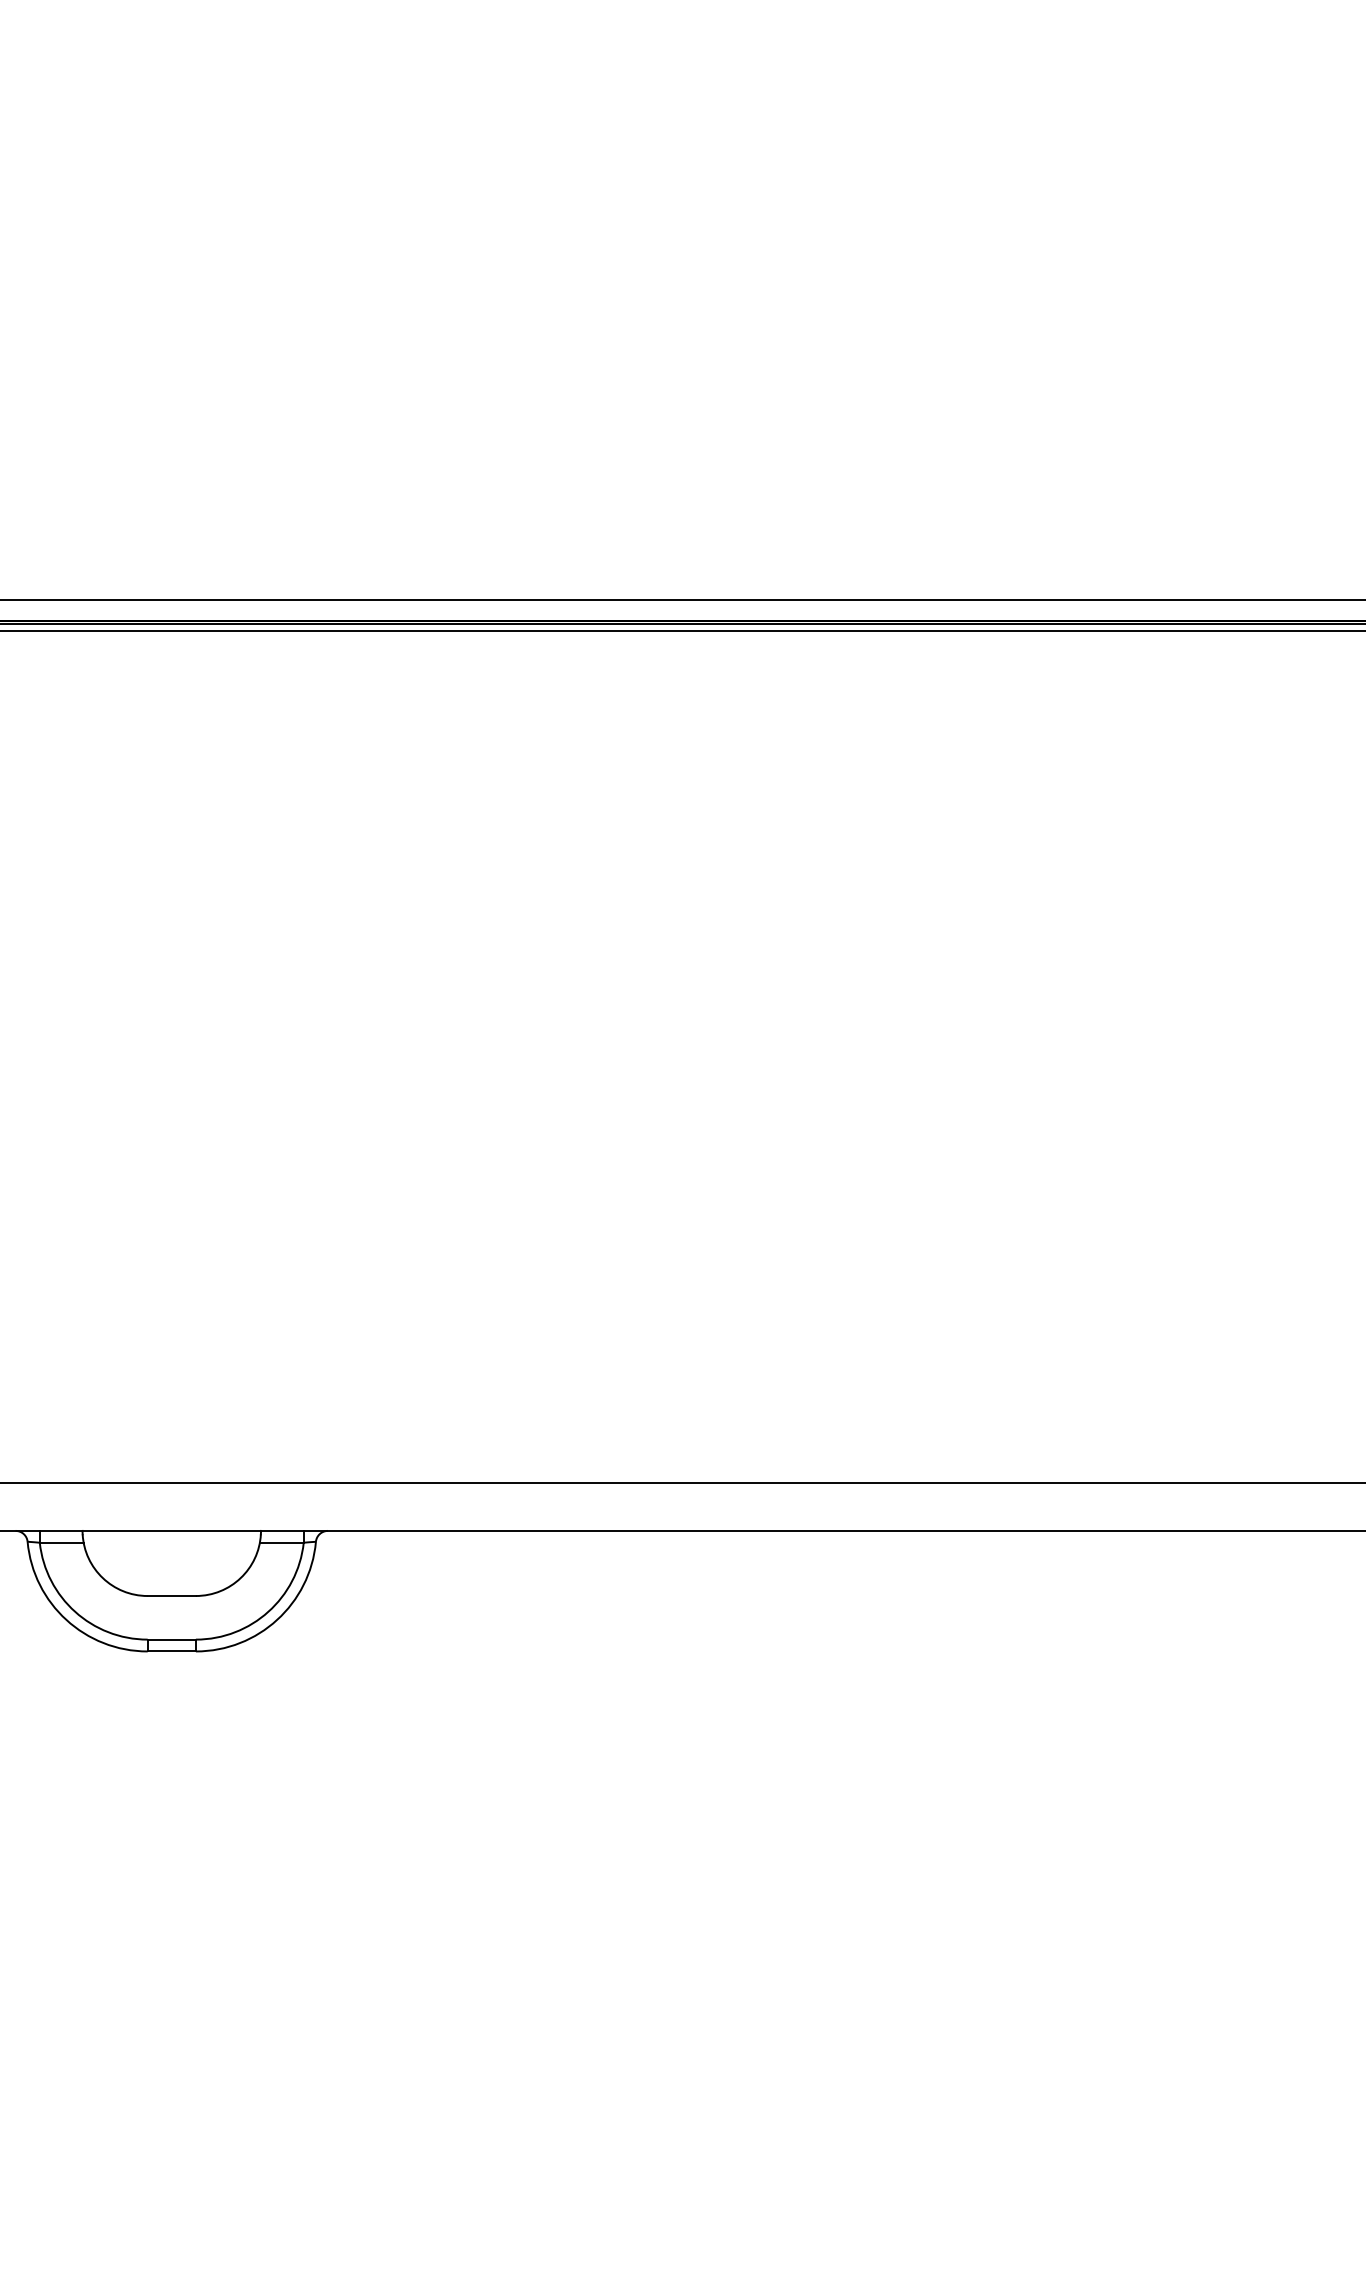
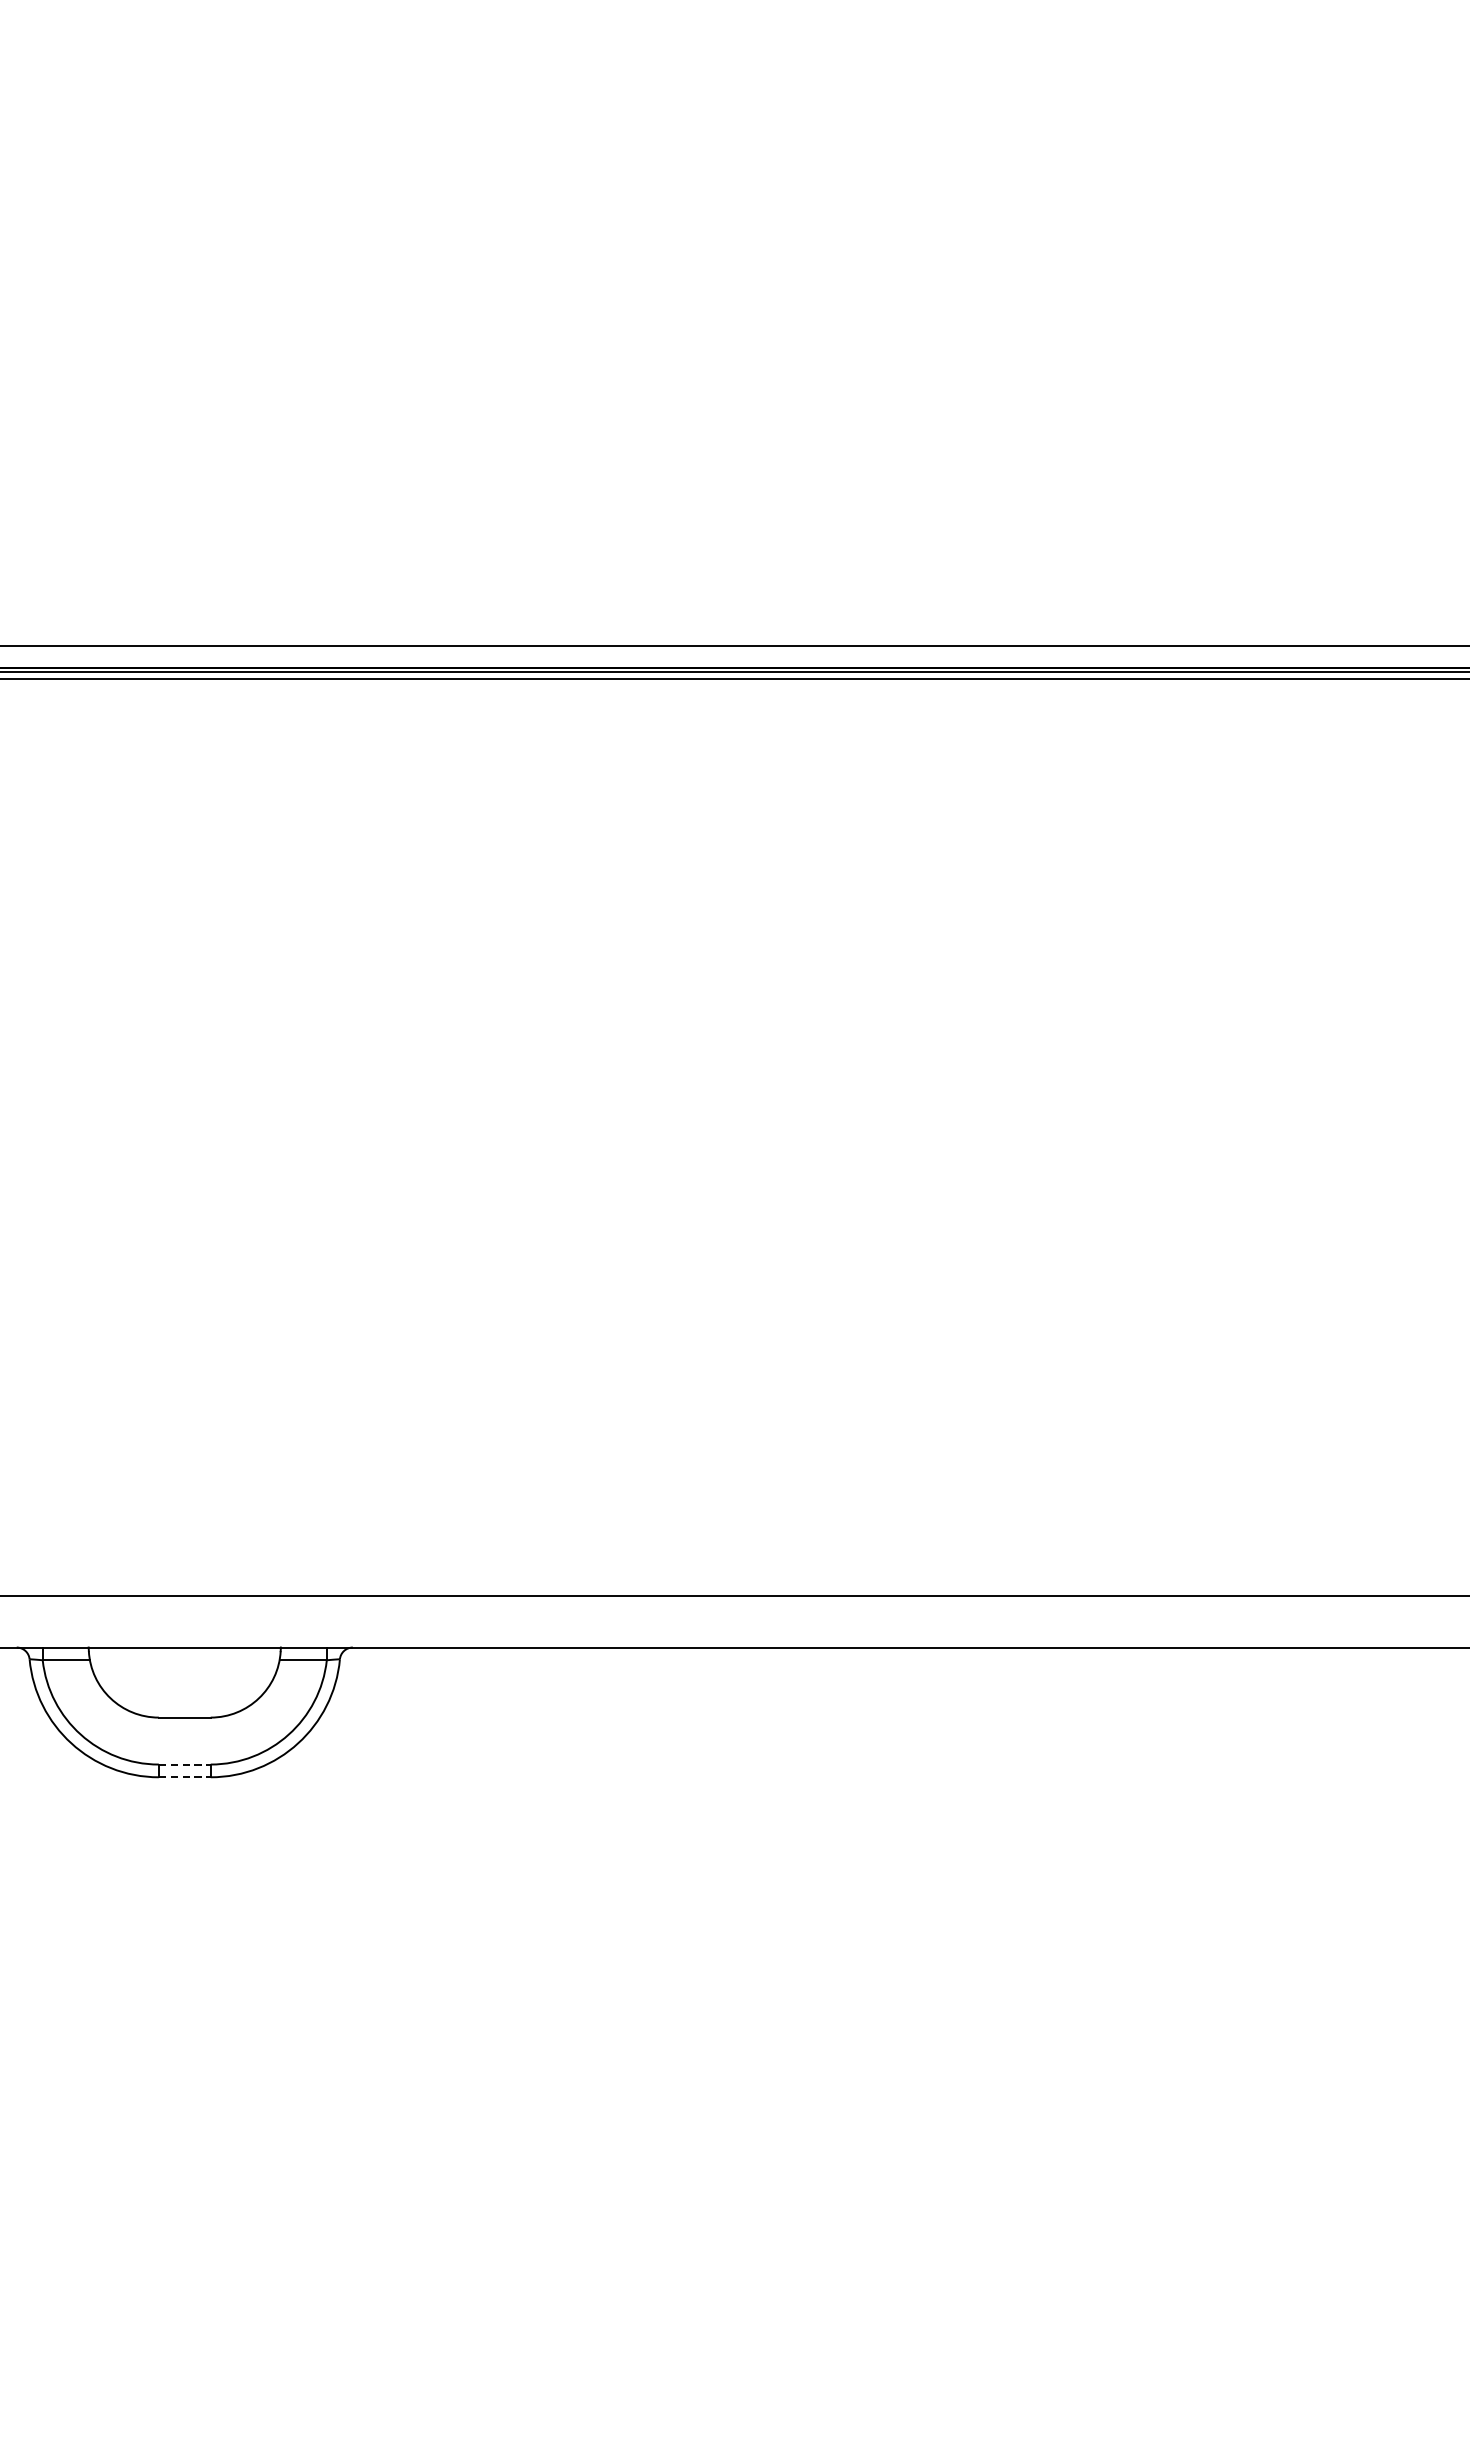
line: (172, 1639) -> (185, 1764), solid -> dashed
line: (172, 1651) -> (185, 1777), solid -> dashed

